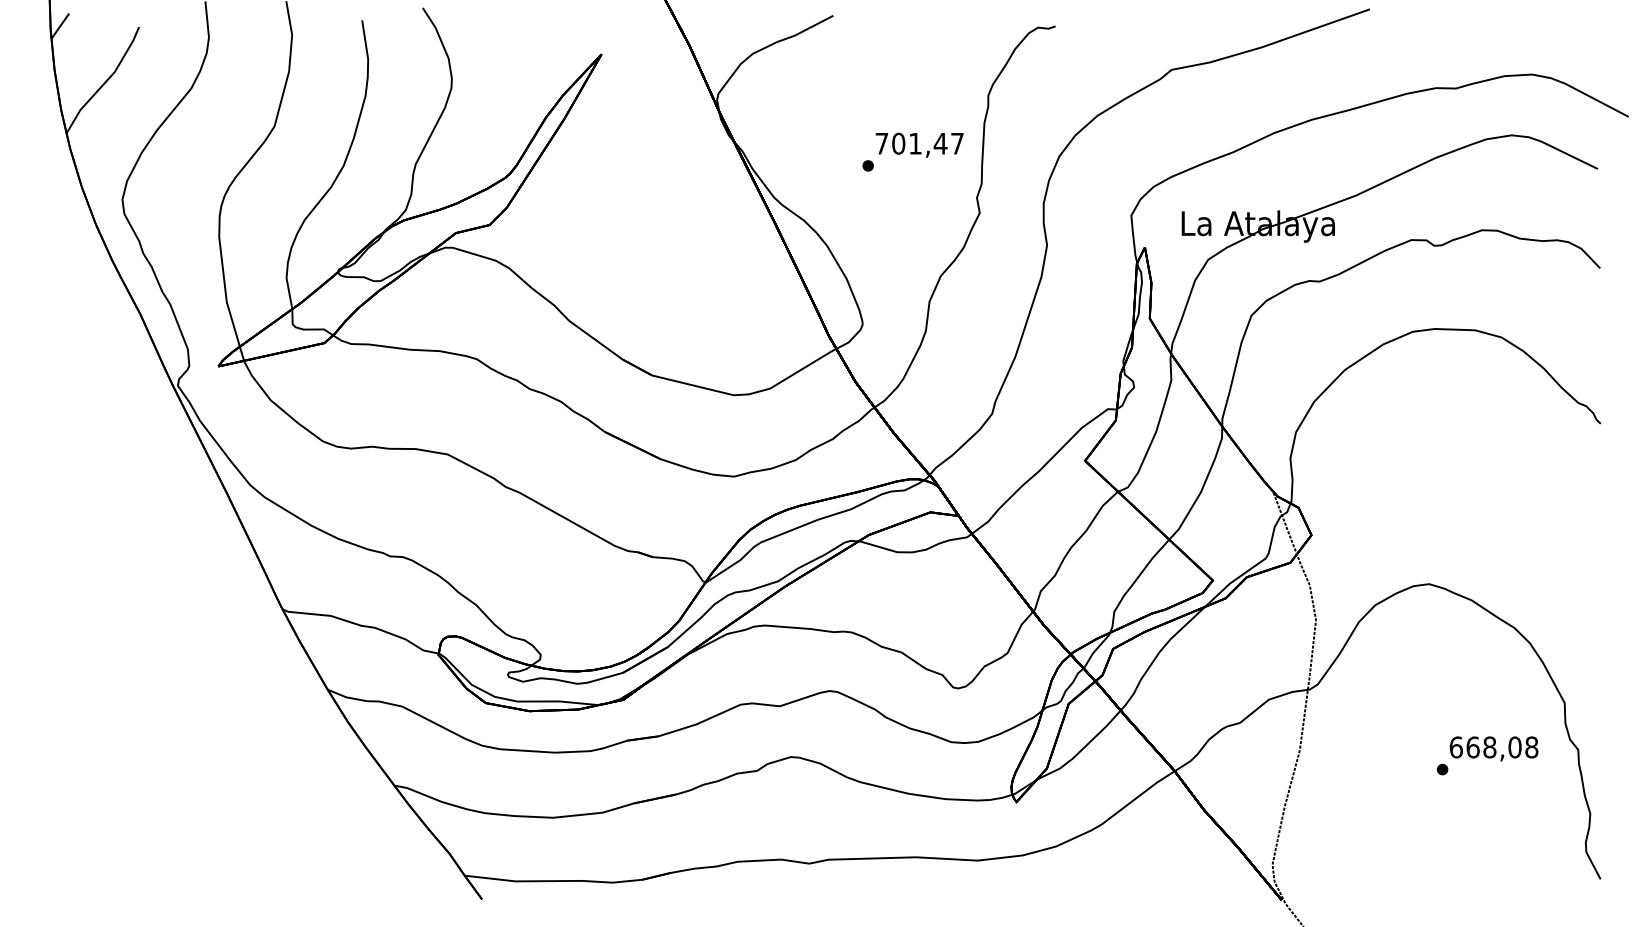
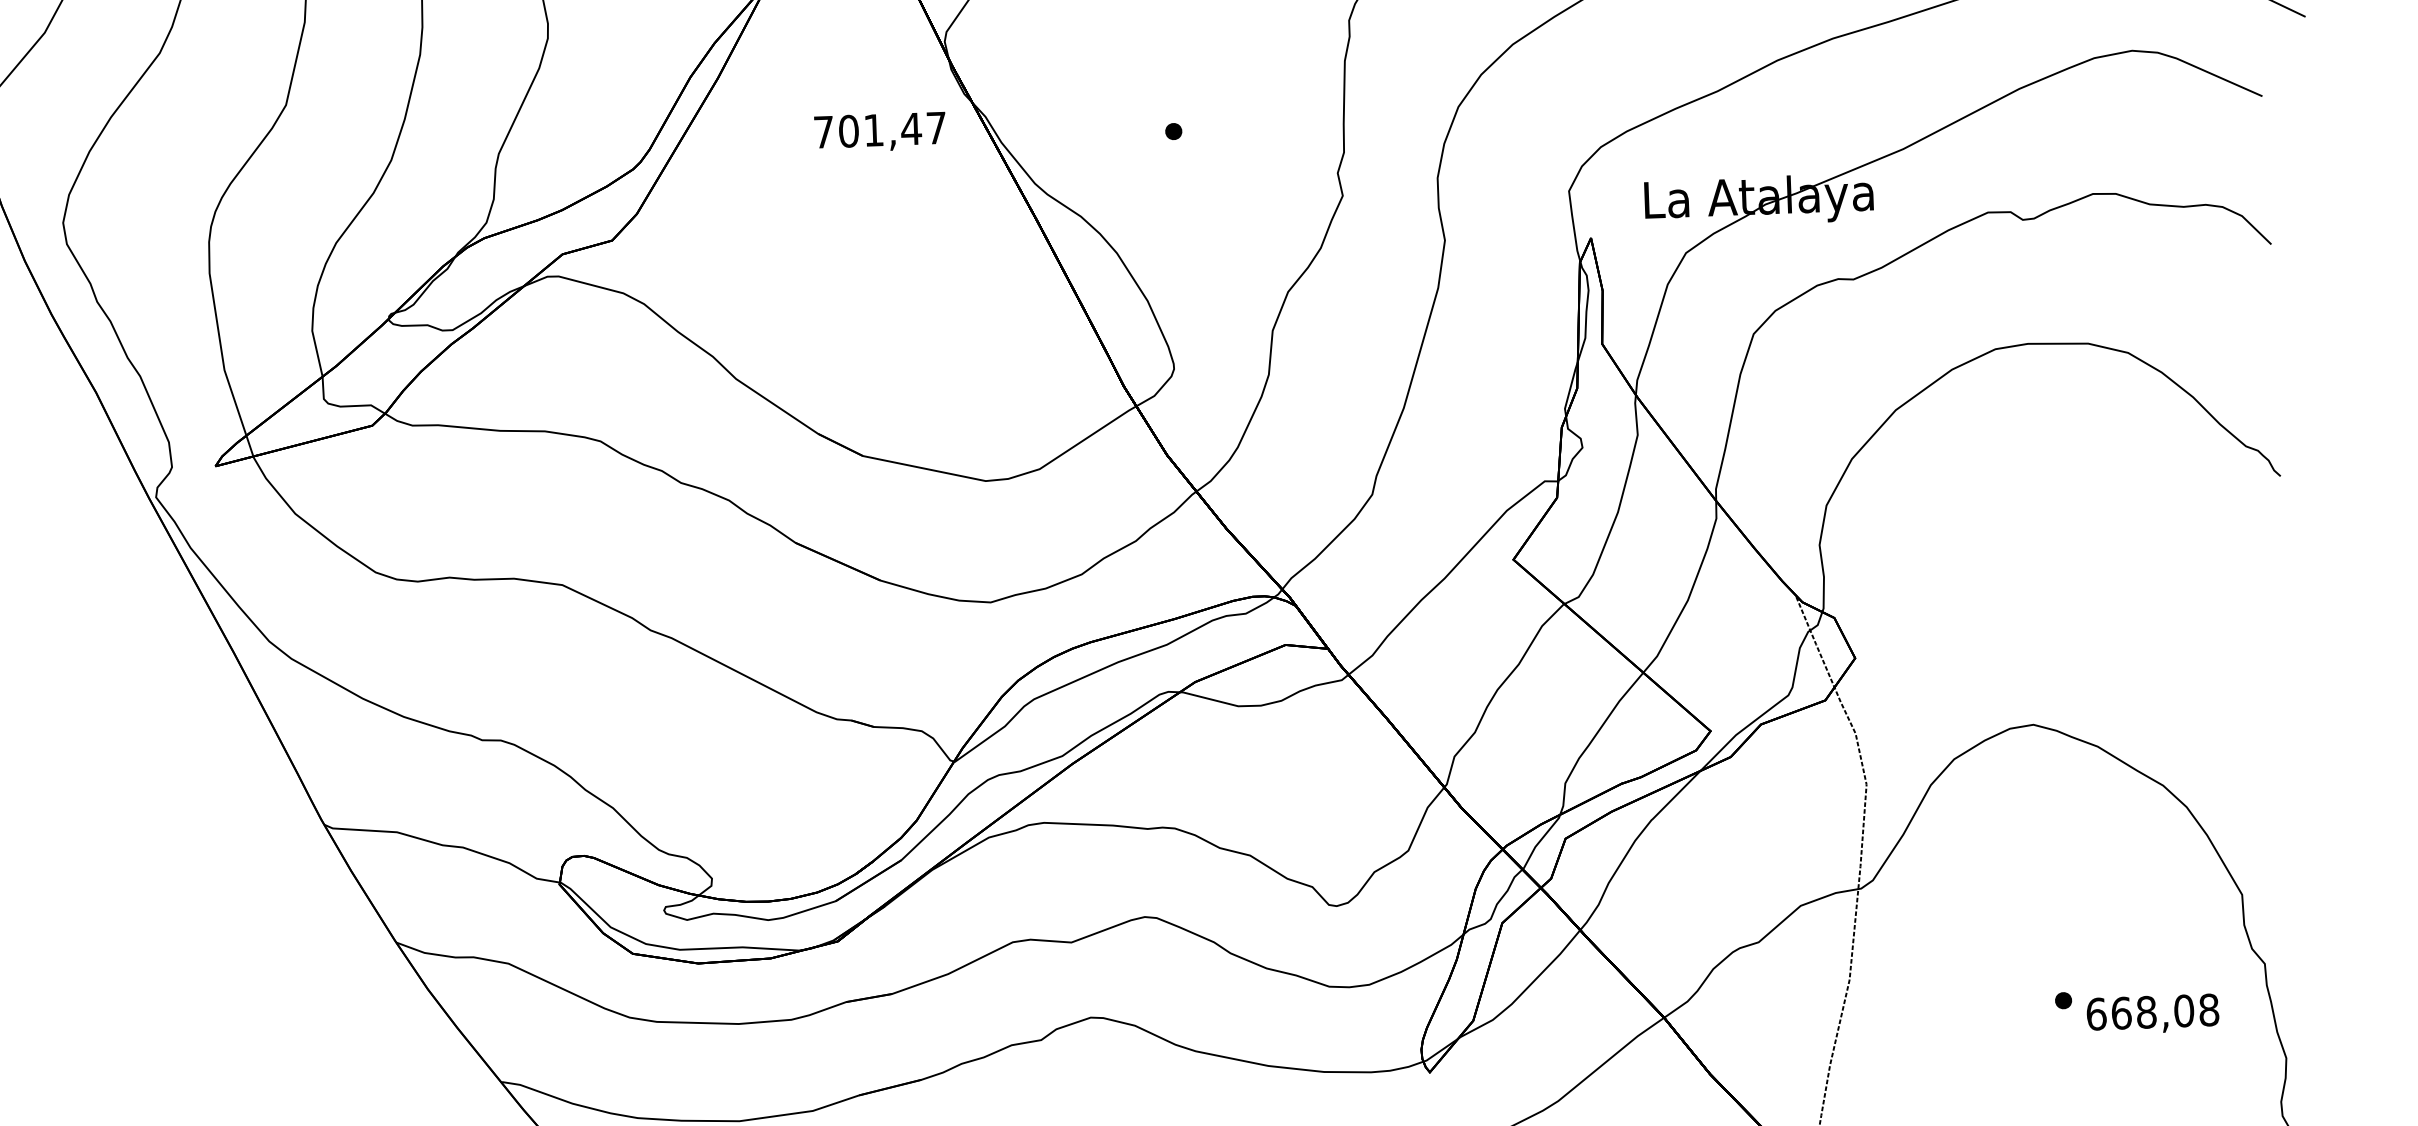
text: (919, 144) -> (879, 131), moved
text: (1493, 748) -> (2152, 1013), moved

